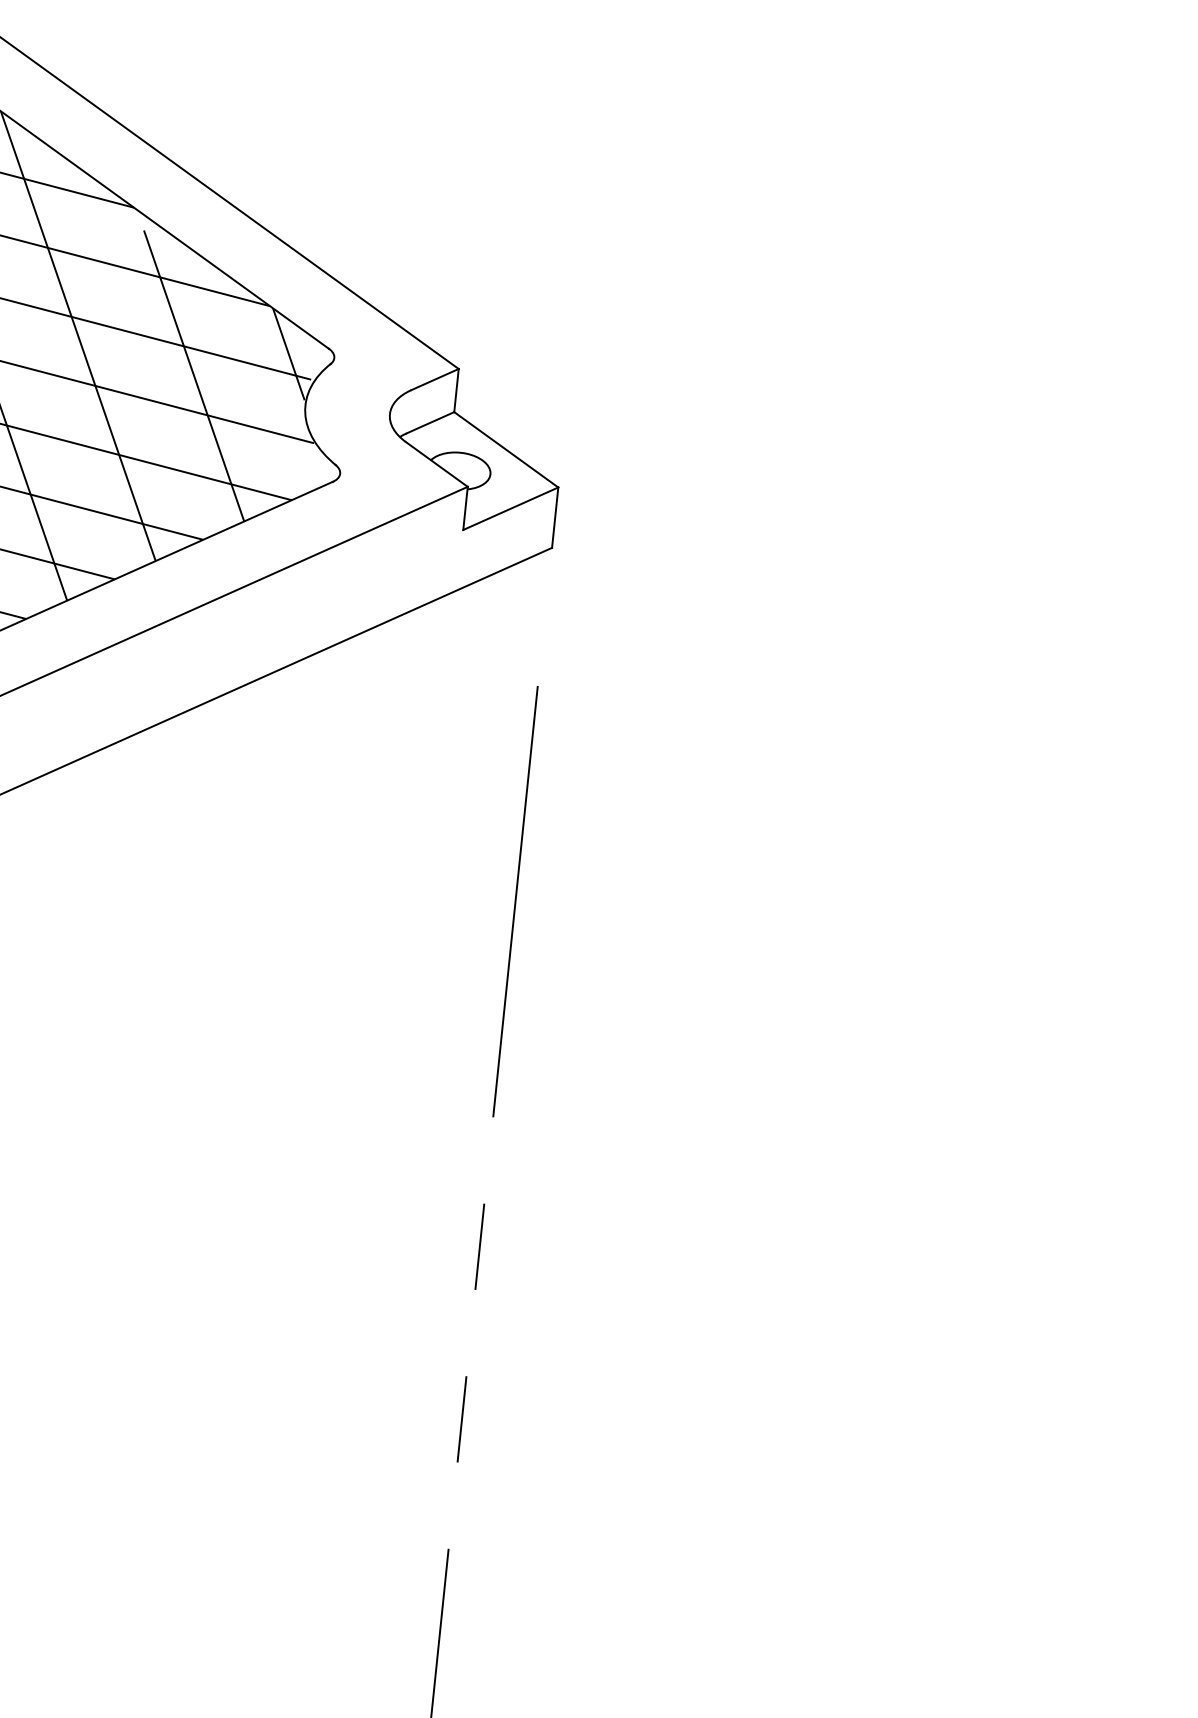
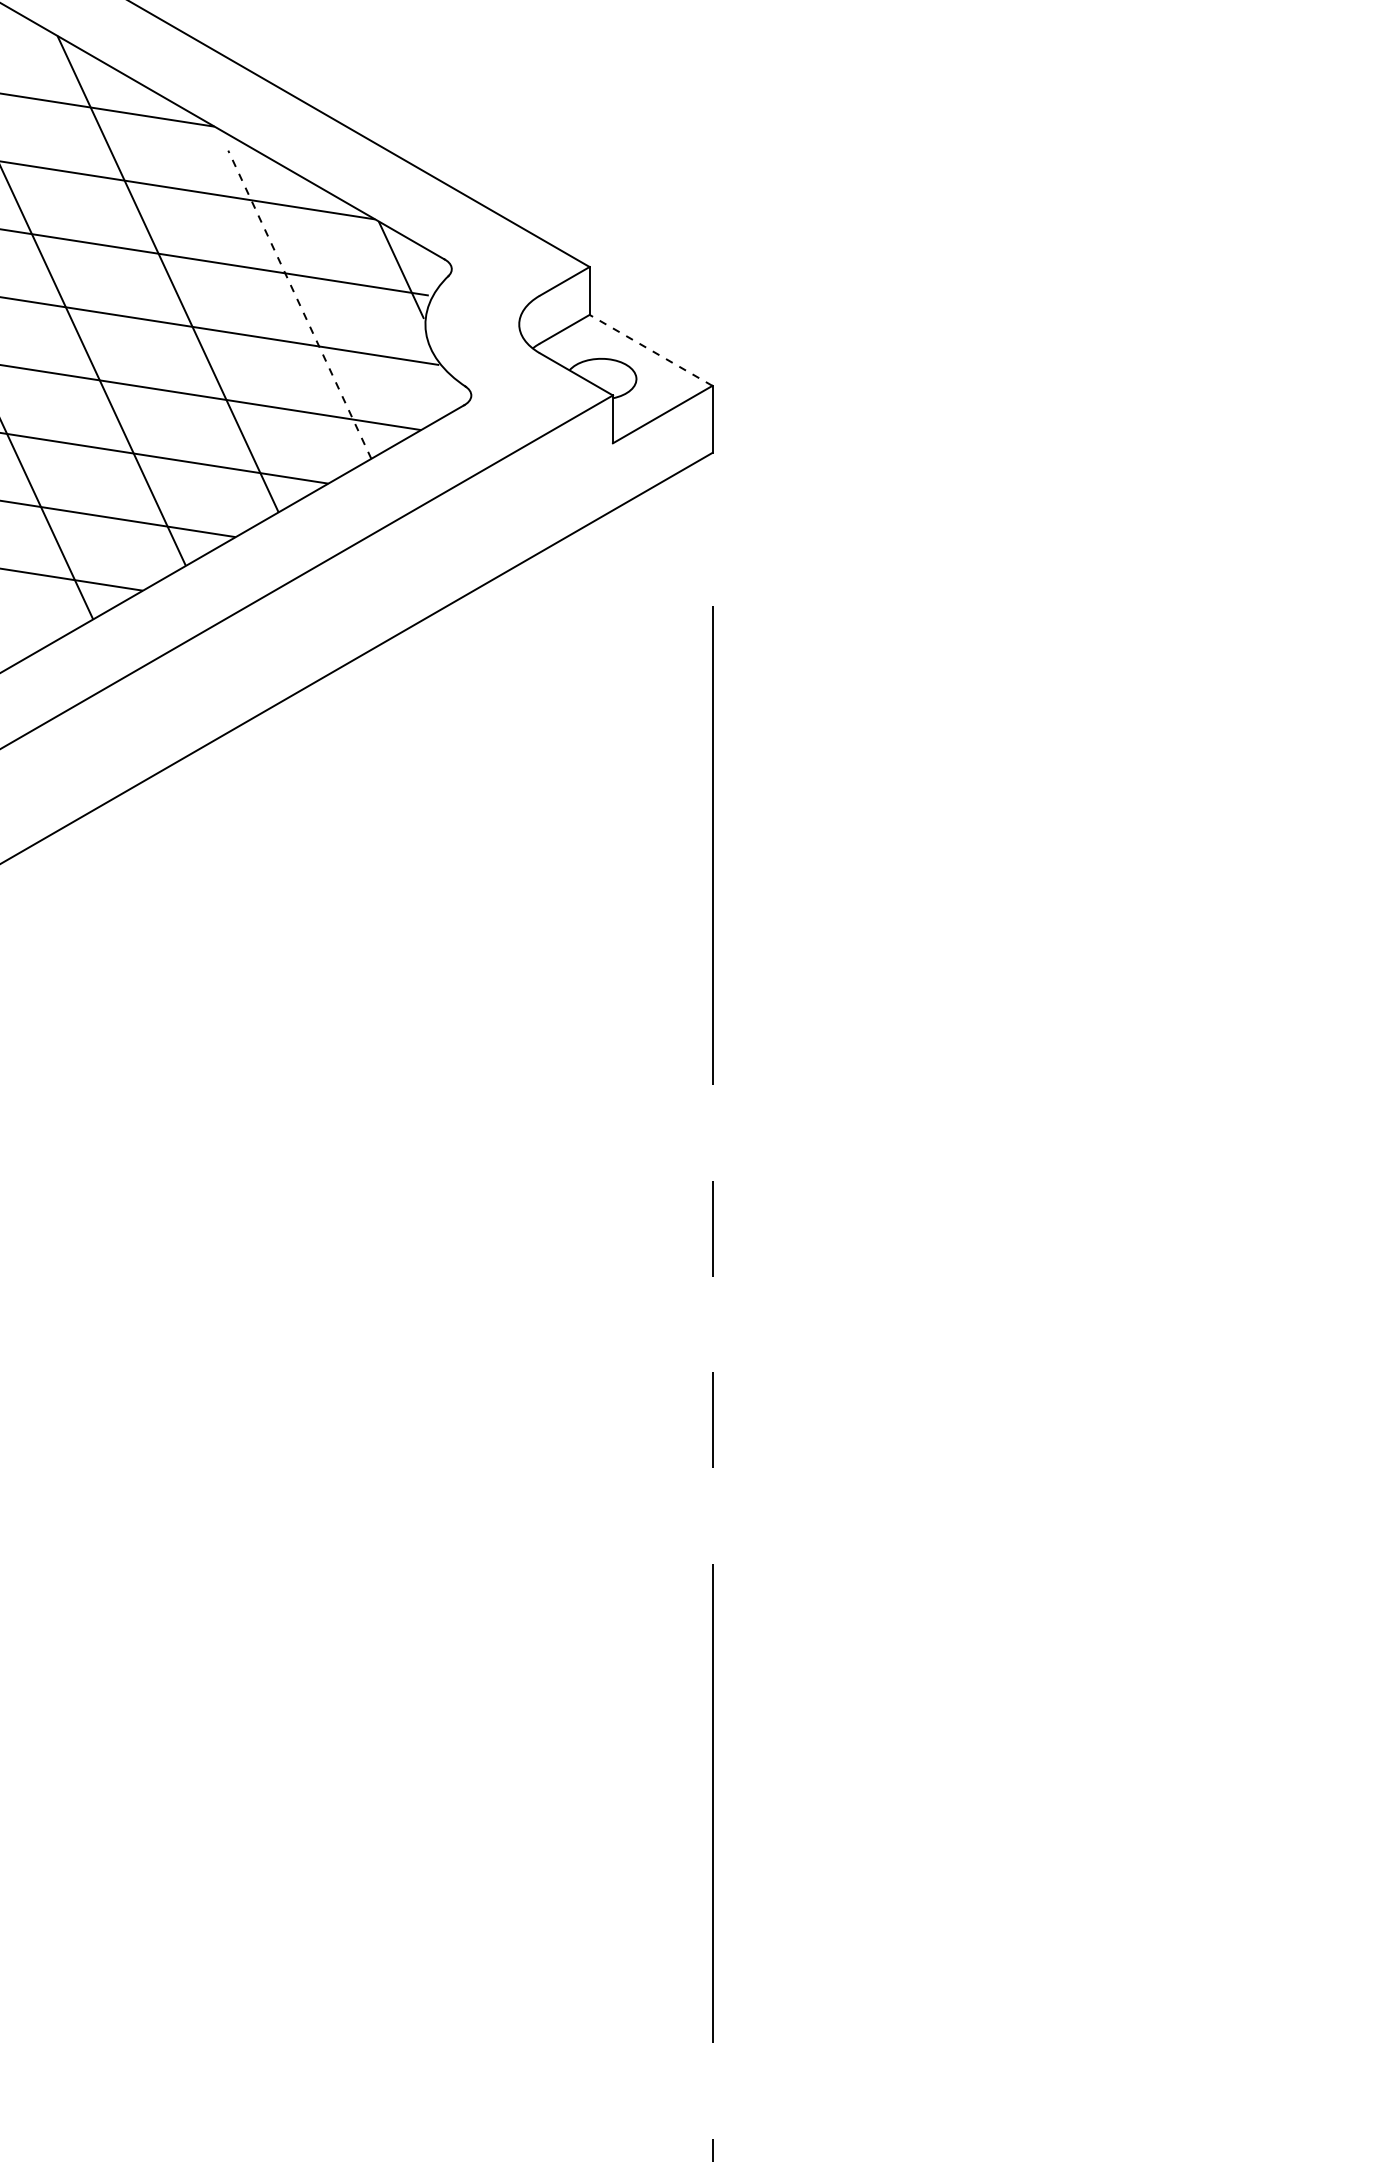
line: (193, 375) -> (299, 304), solid -> dashed
line: (506, 449) -> (651, 350), solid -> dashed

